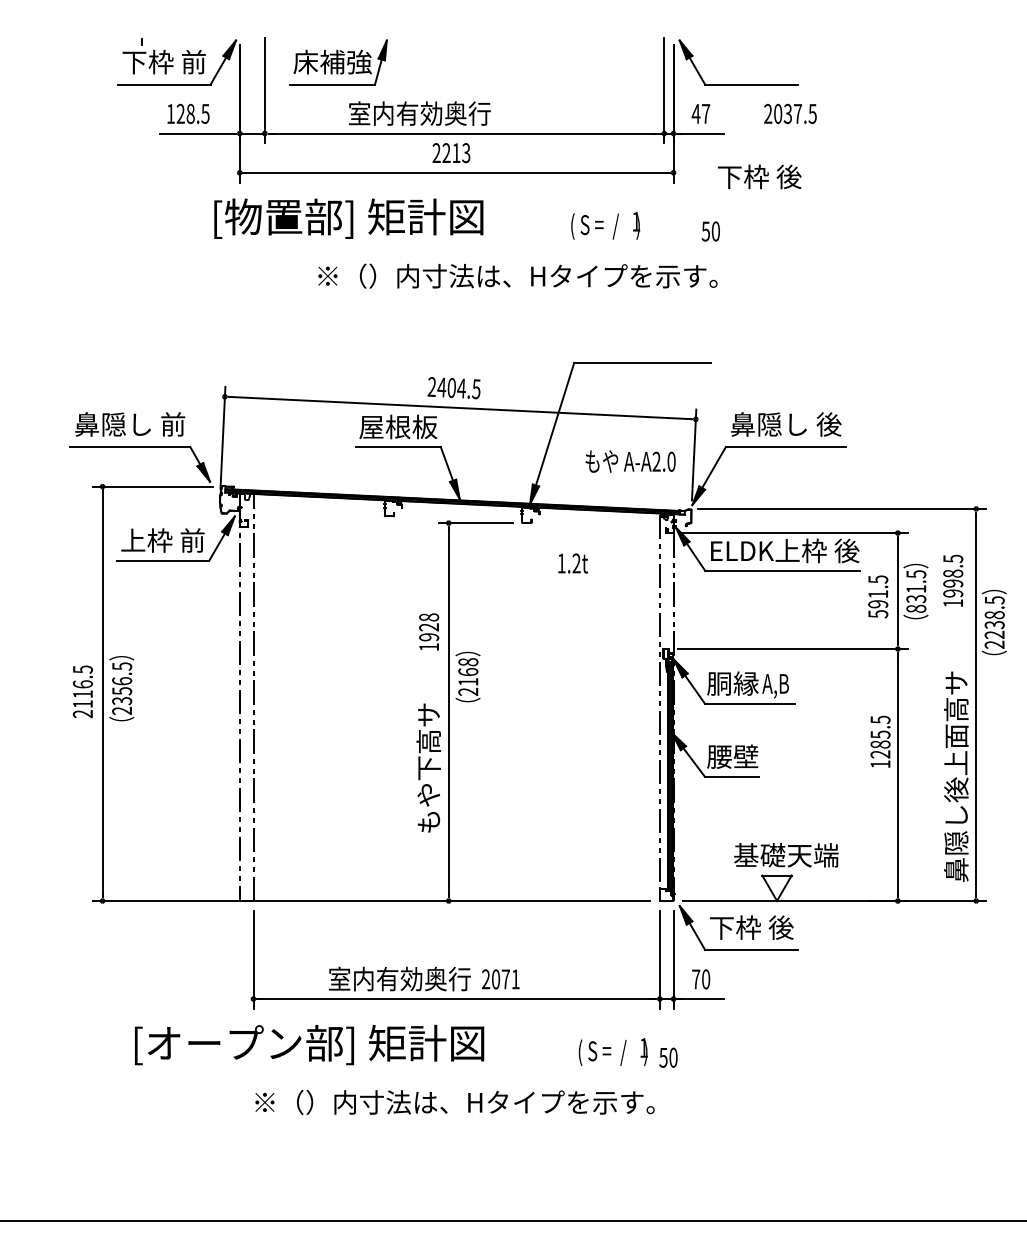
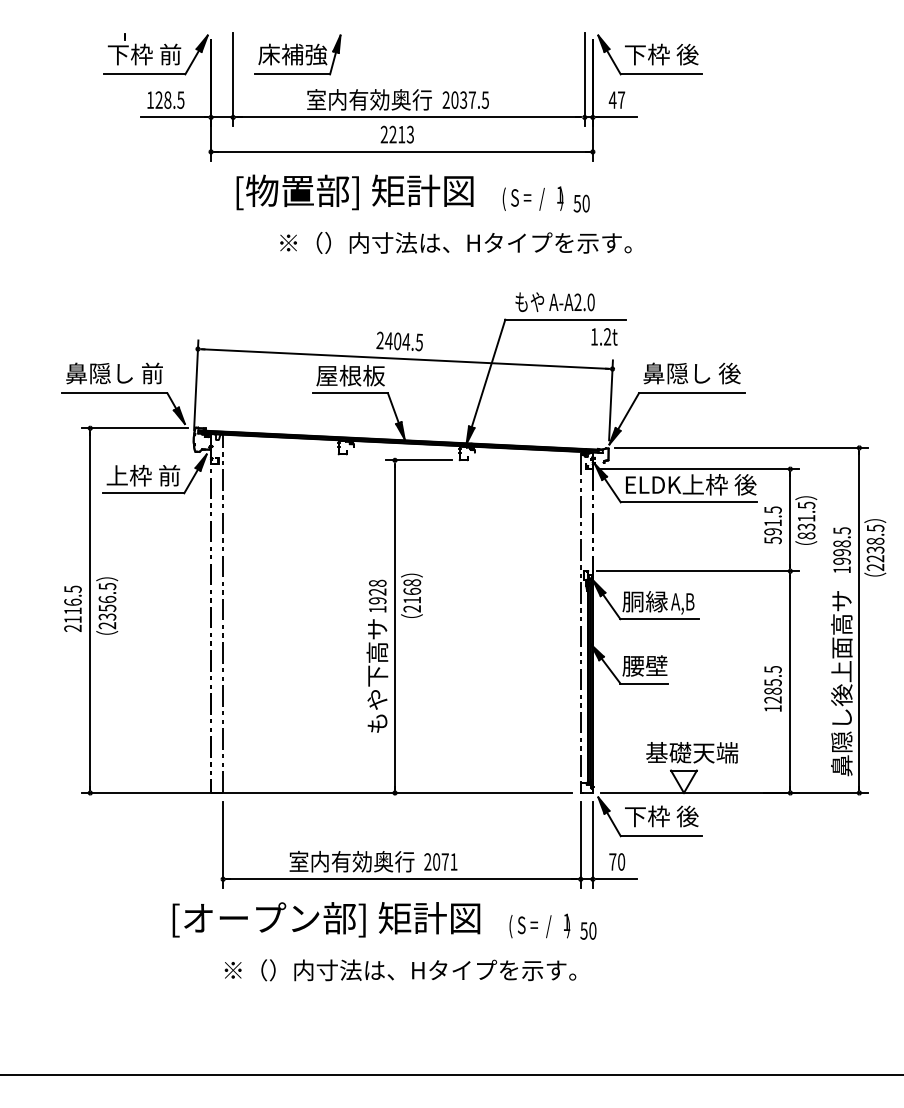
text: (790, 113) -> (465, 99), moved
text: (759, 176) -> (661, 54), moved
text: (348, 218) -> (354, 192), moved
text: (710, 231) -> (581, 203), moved
text: (629, 460) -> (554, 301), moved
text: (573, 563) -> (604, 336), moved
text: (952, 580) -> (841, 549), moved
text: (428, 631) -> (377, 595), moved
text: (879, 741) -> (772, 688), moved
text: (309, 1044) -> (326, 919), moved

